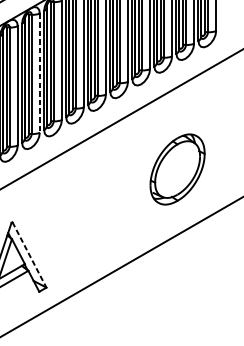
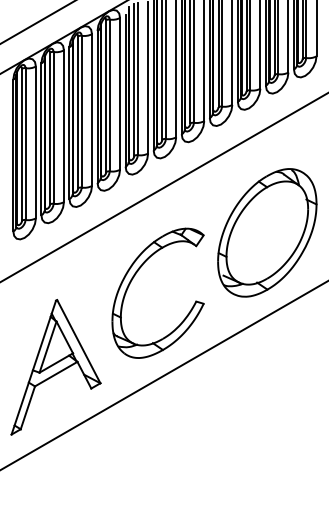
line: (40, 73) -> (92, 110), dashed -> solid
part: (177, 169) -> (267, 232), size x1.43
part: (73, 204) -> (134, 277), added
line: (29, 254) -> (78, 341), dashed -> solid

